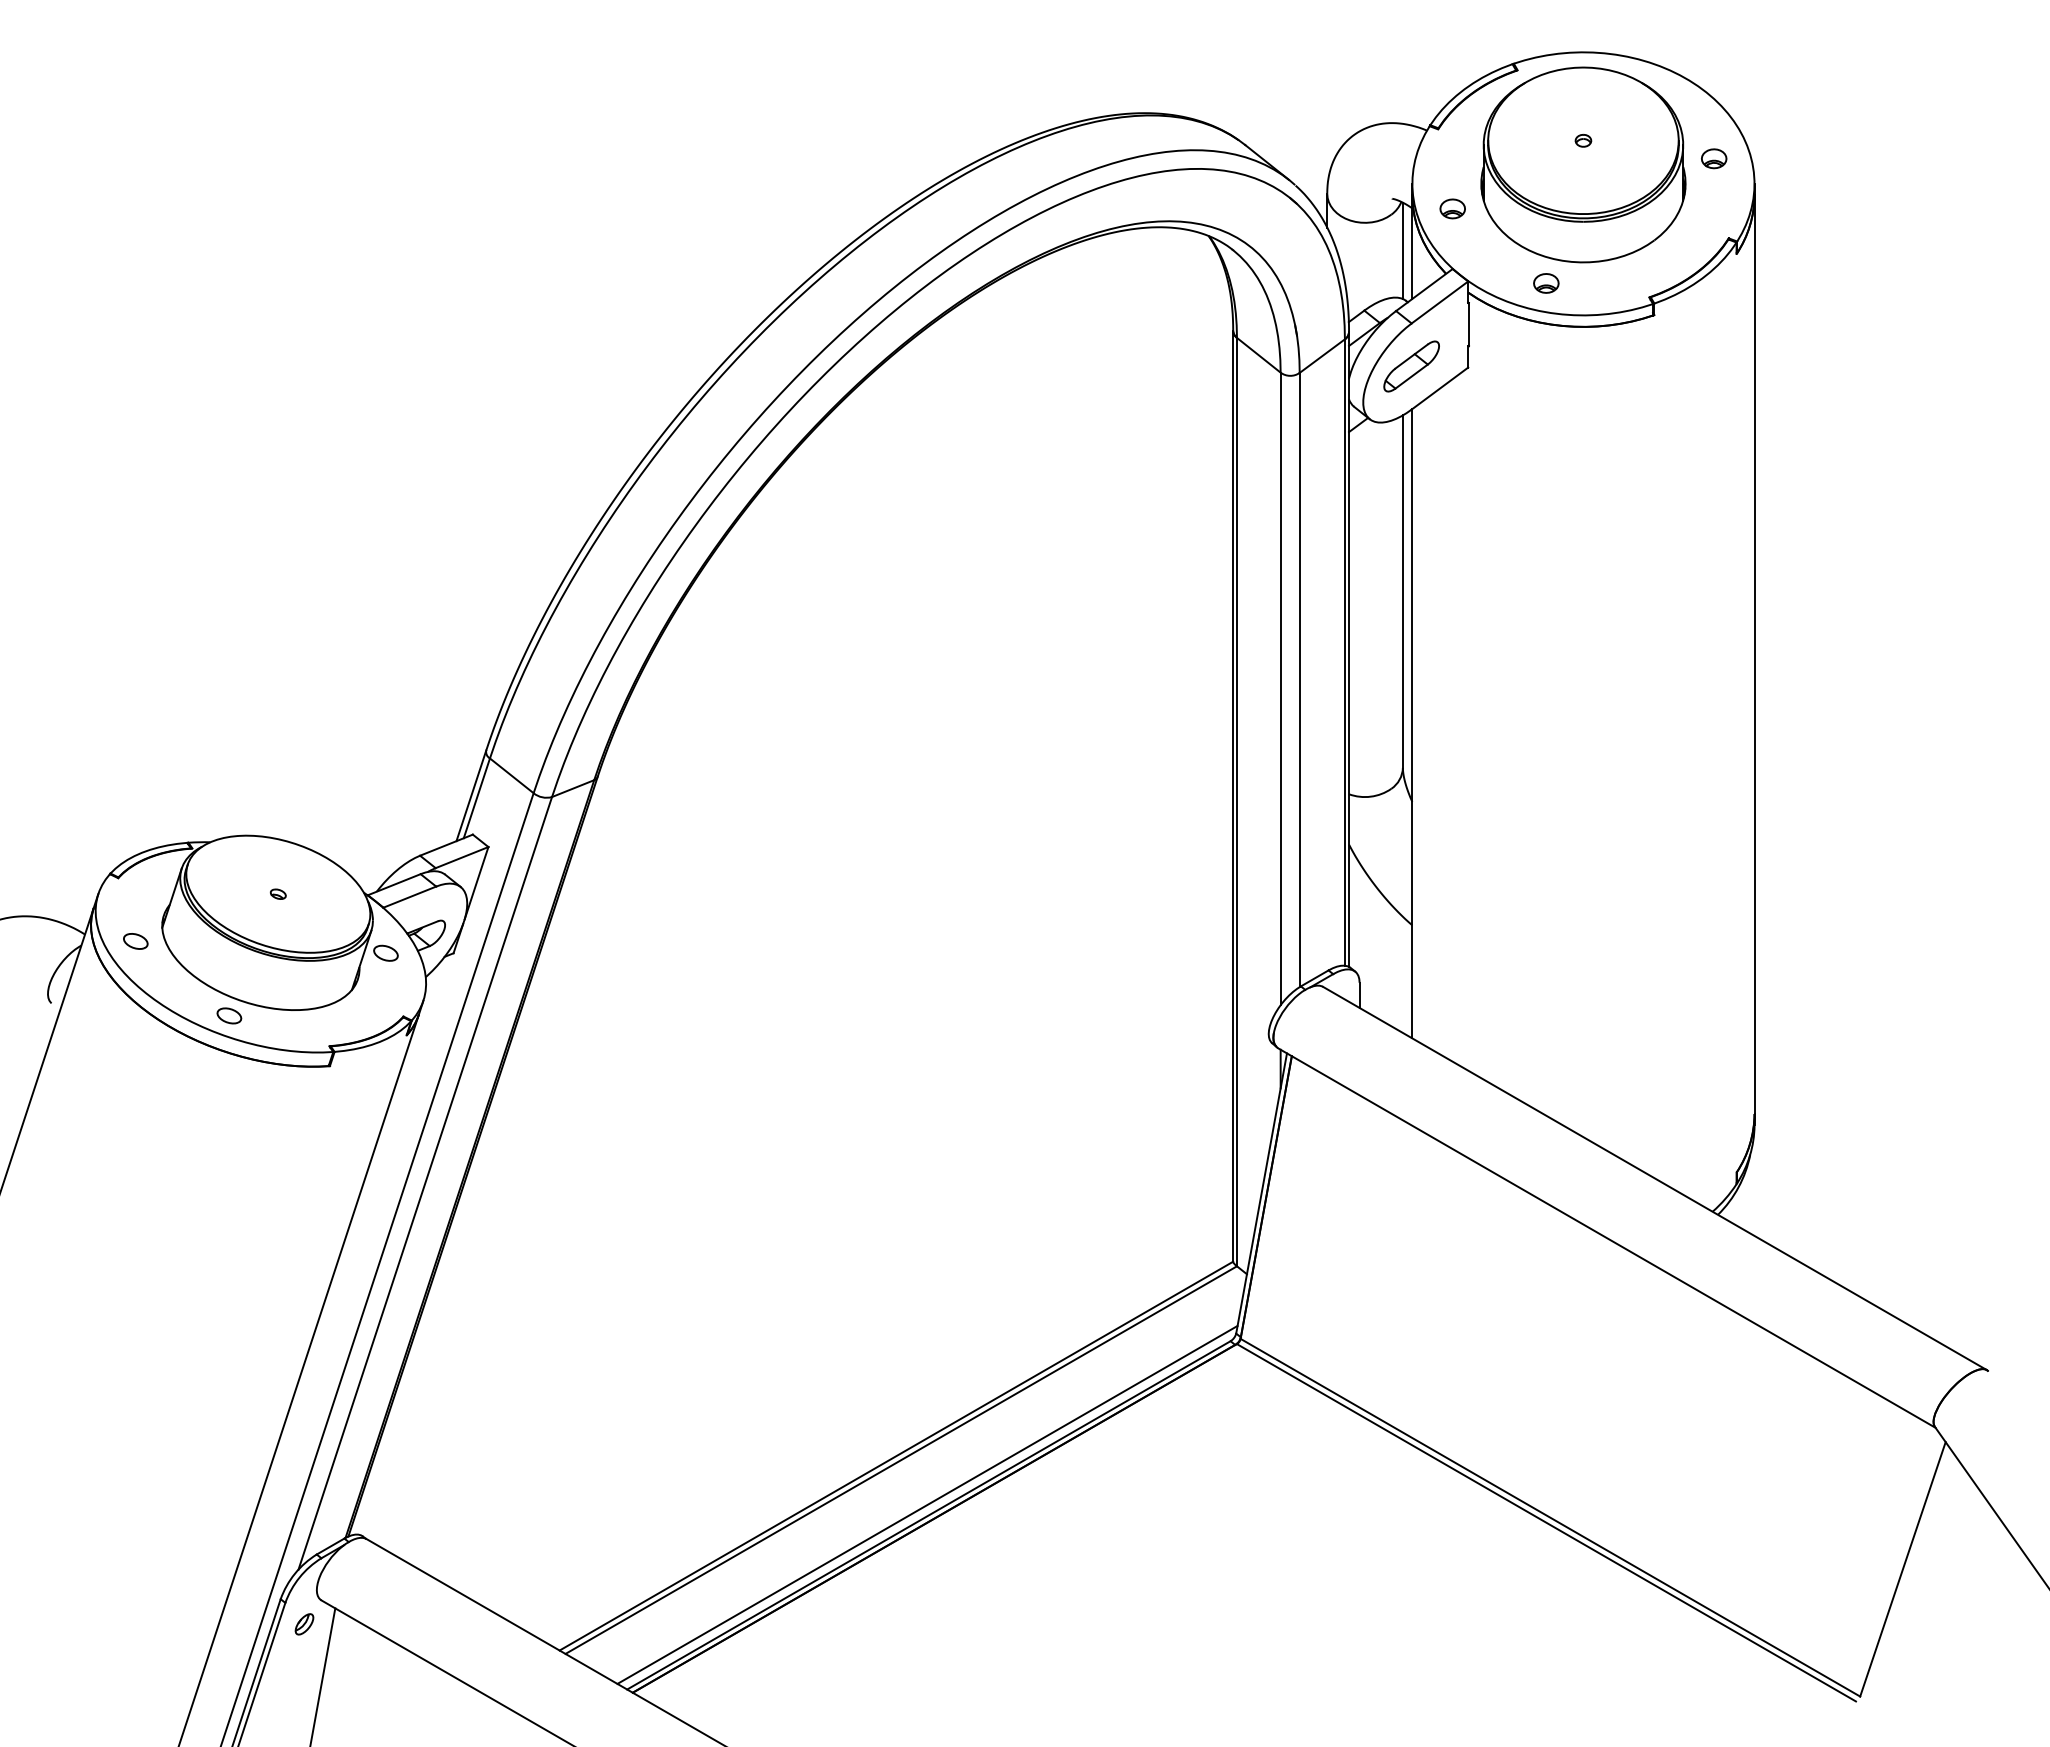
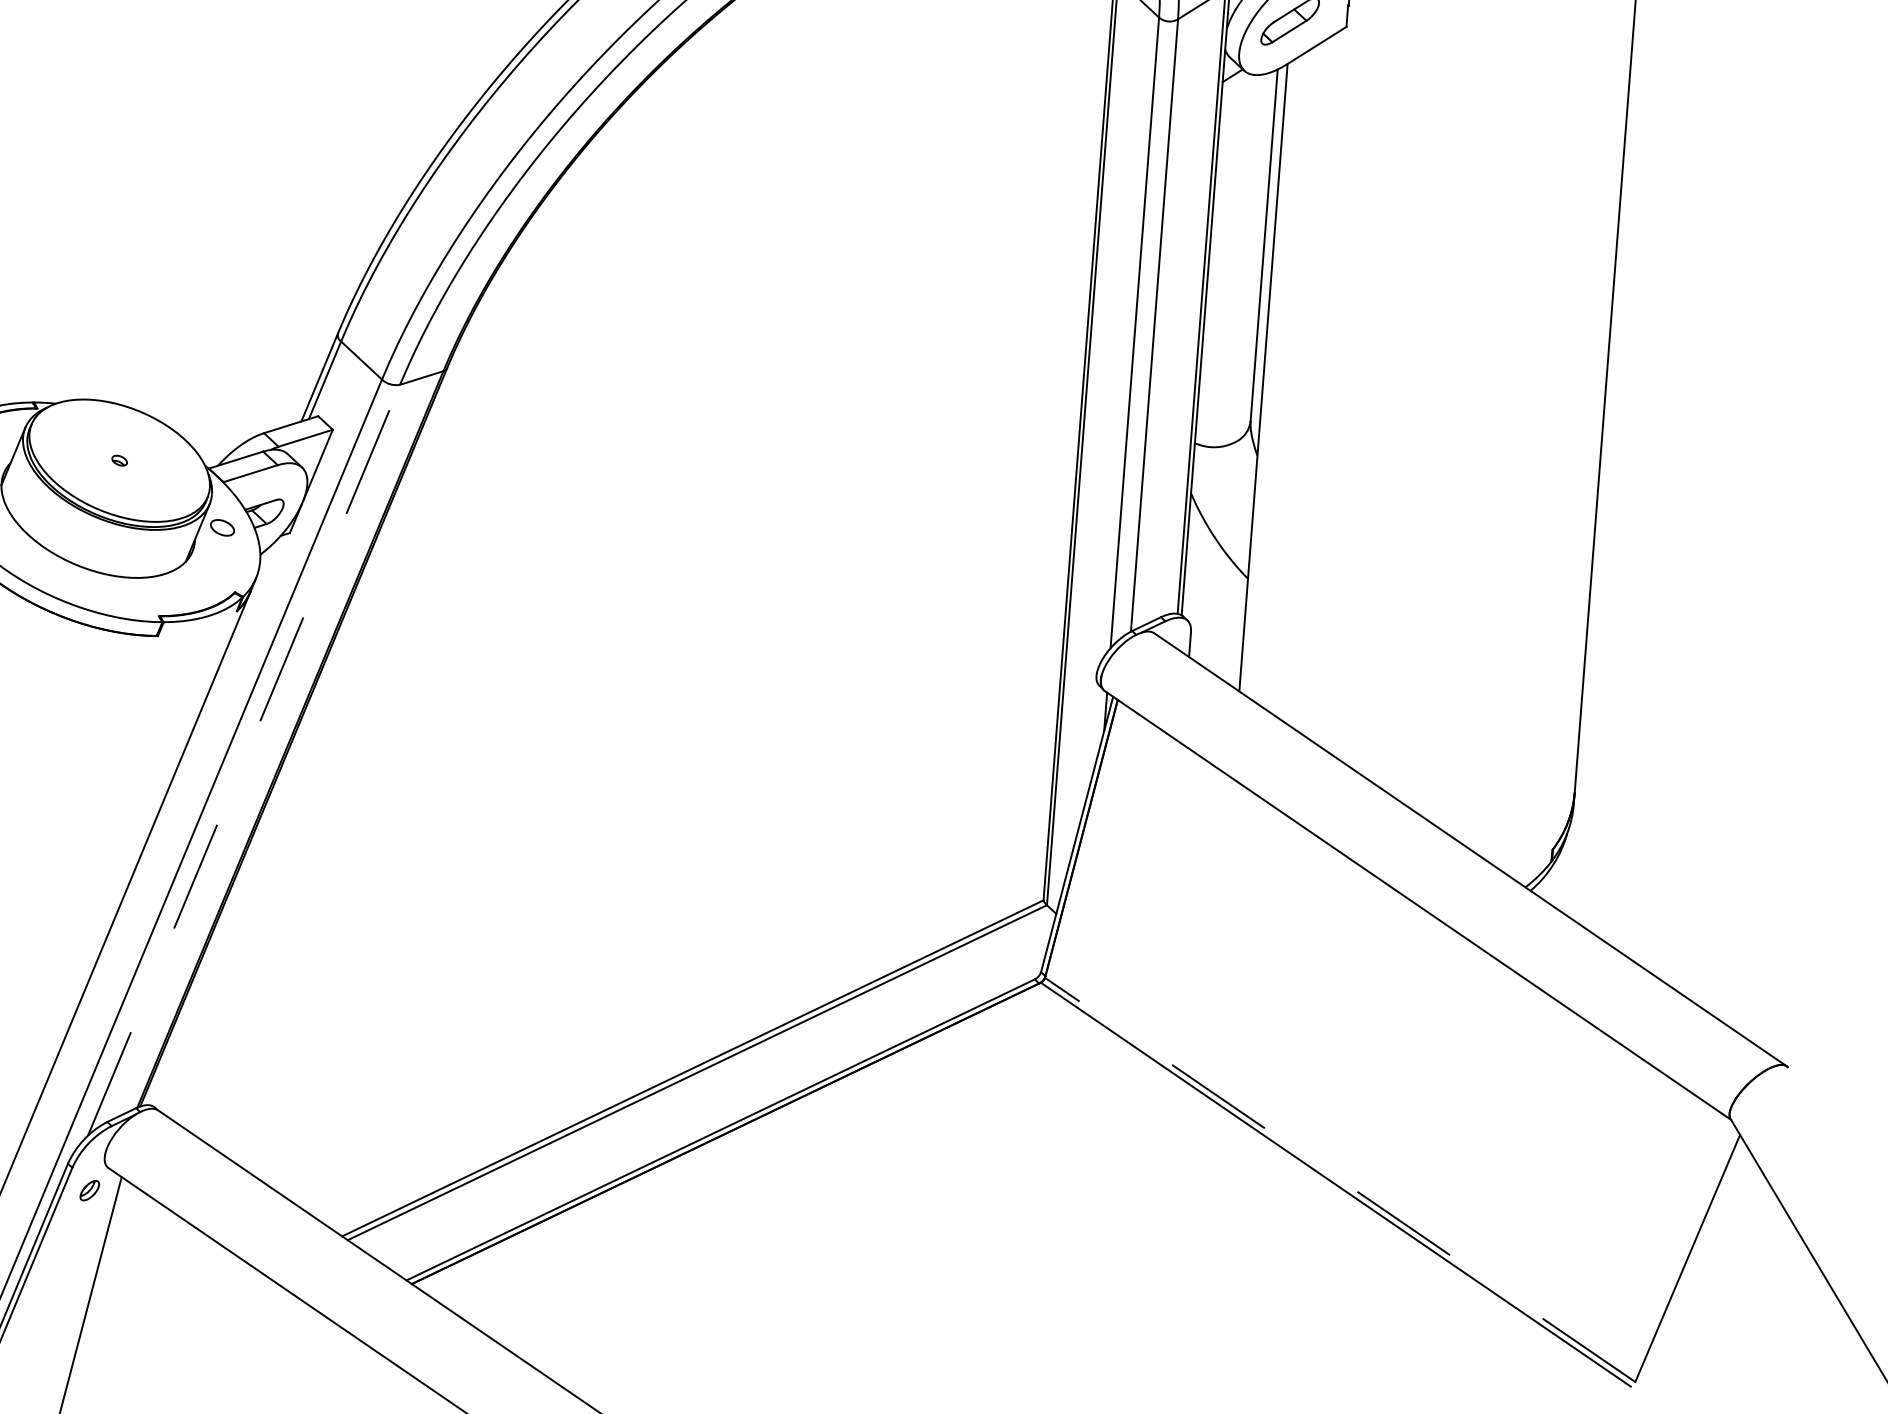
part: (229, 1015) -> (61, 577), removed
line: (425, 1183) -> (244, 760), solid -> dashed
line: (927, 1504) -> (720, 1118), removed
line: (1550, 1517) -> (1340, 1179), solid -> dashed

